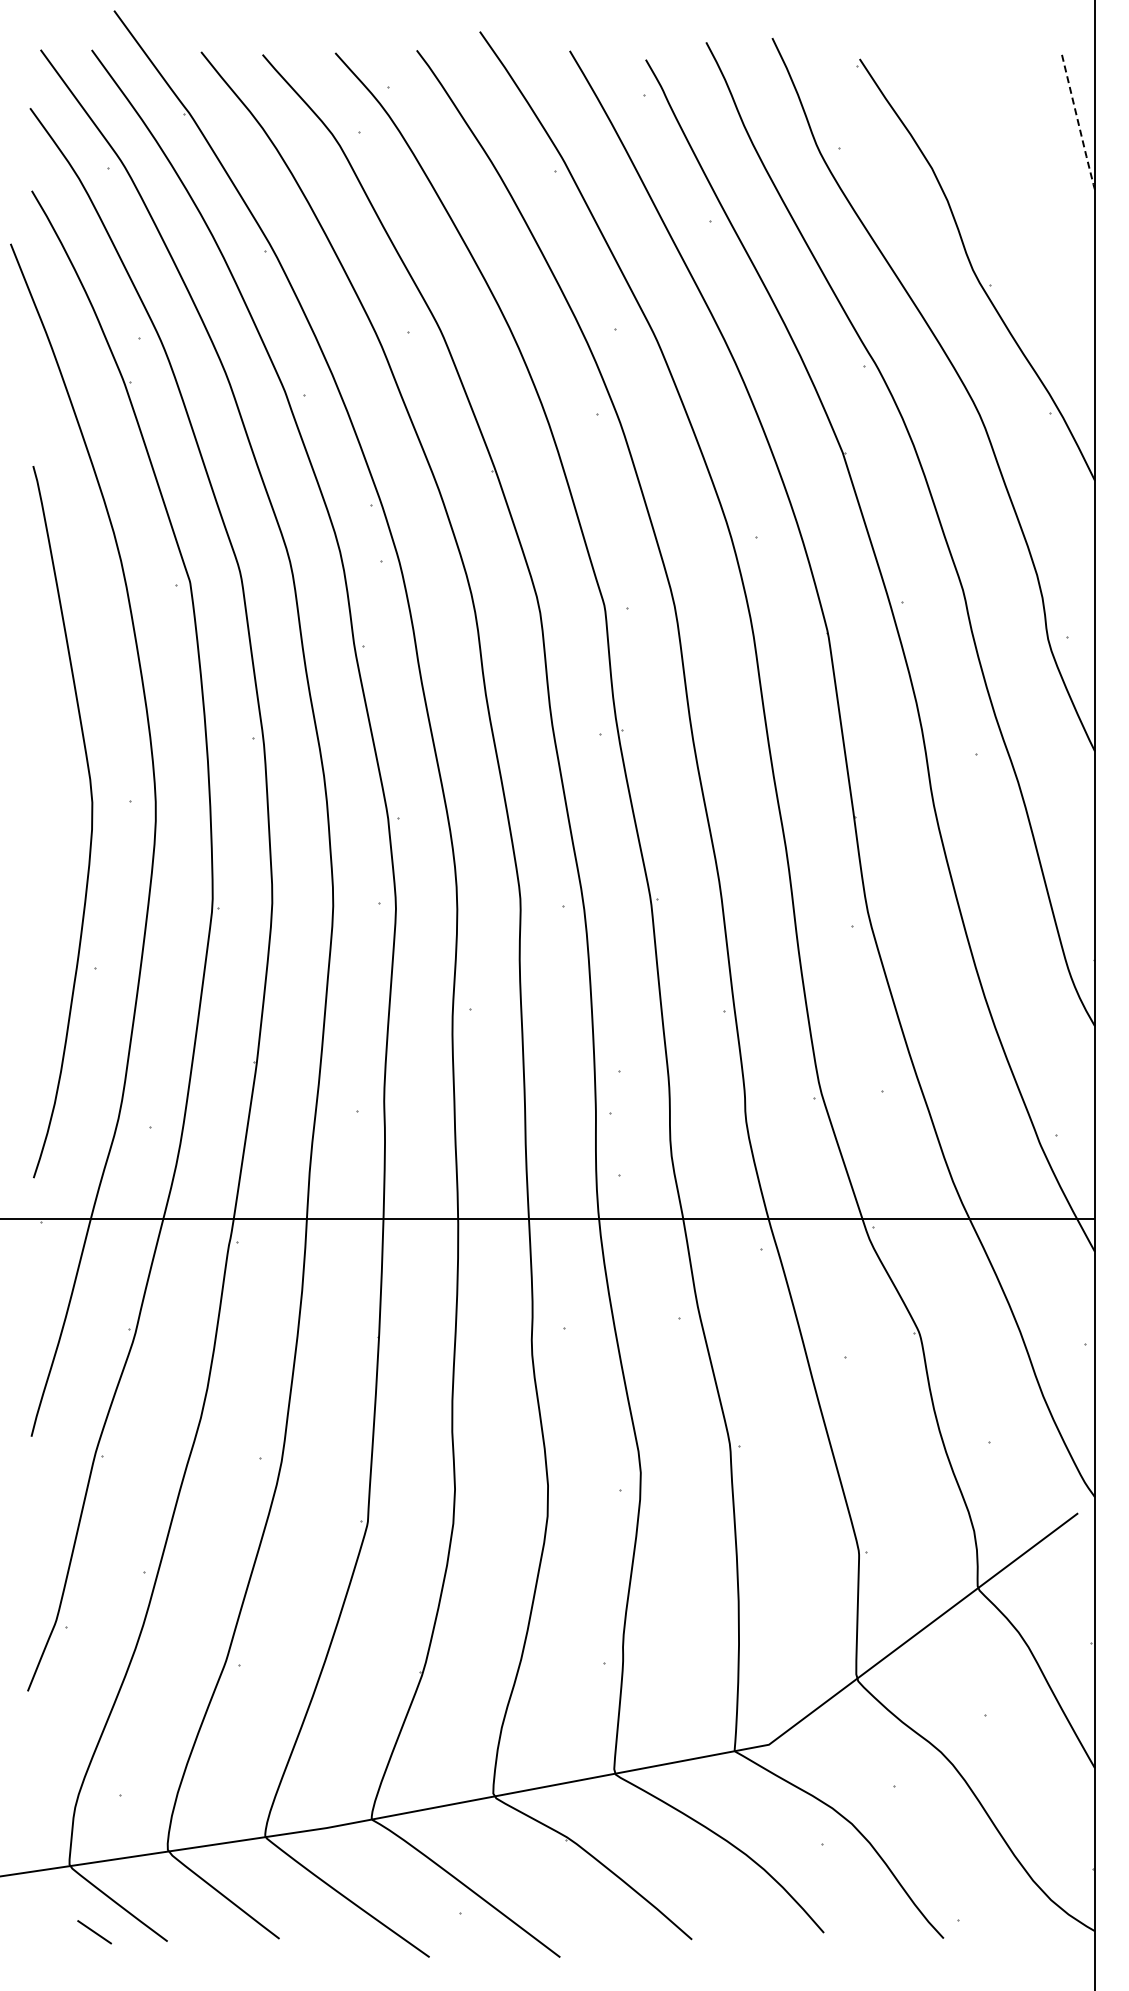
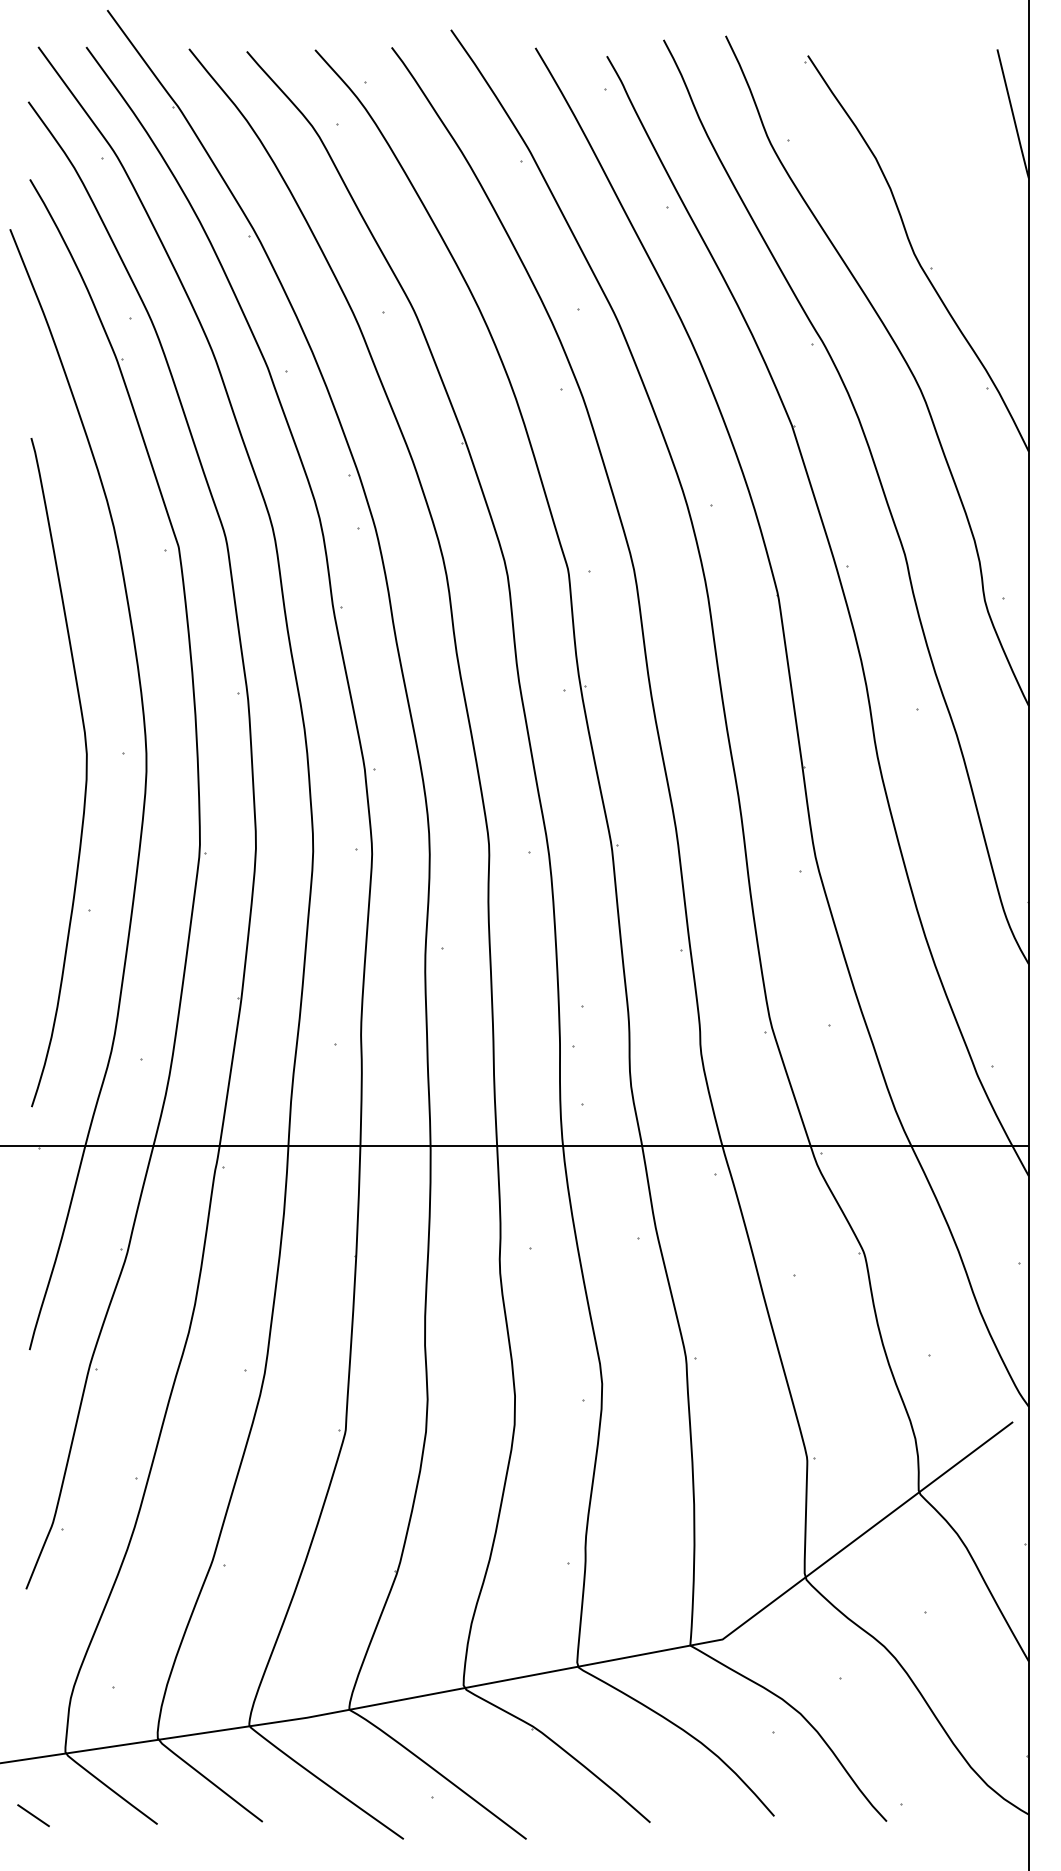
line: (1078, 122) -> (1013, 115), dashed -> solid
line: (94, 1932) -> (33, 1815), moved

